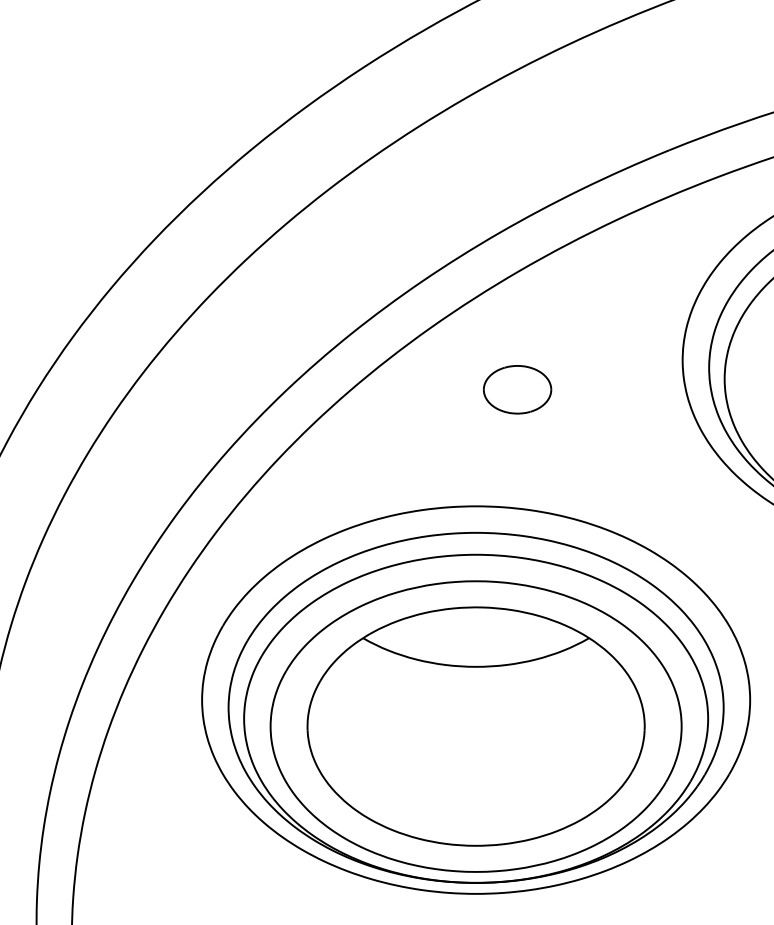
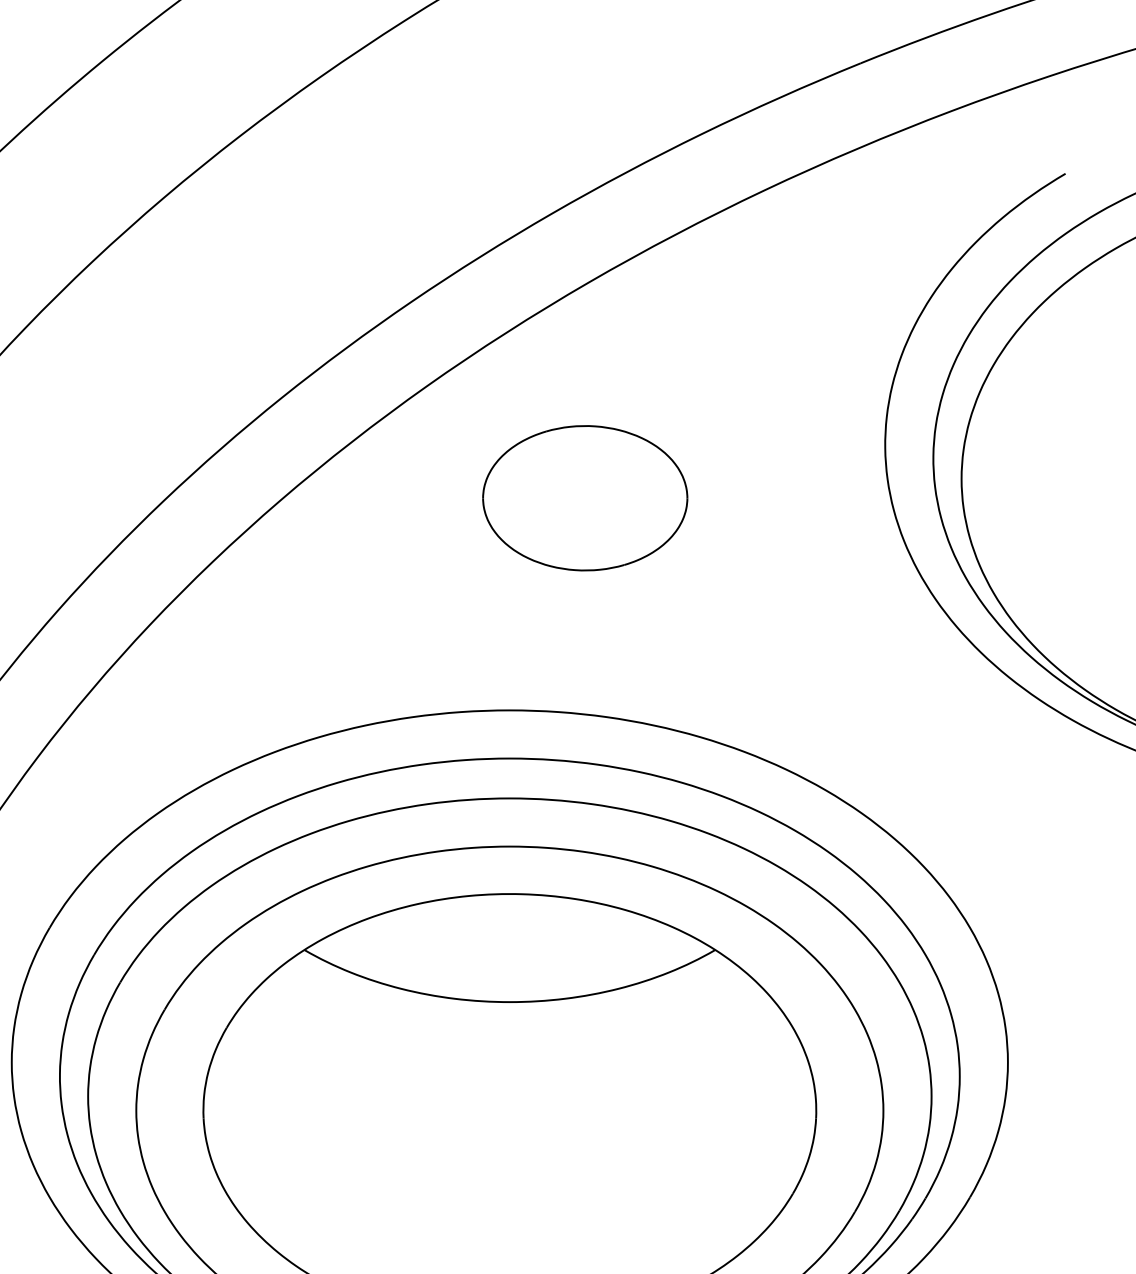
part: (517, 389) -> (585, 498), size x1.67

